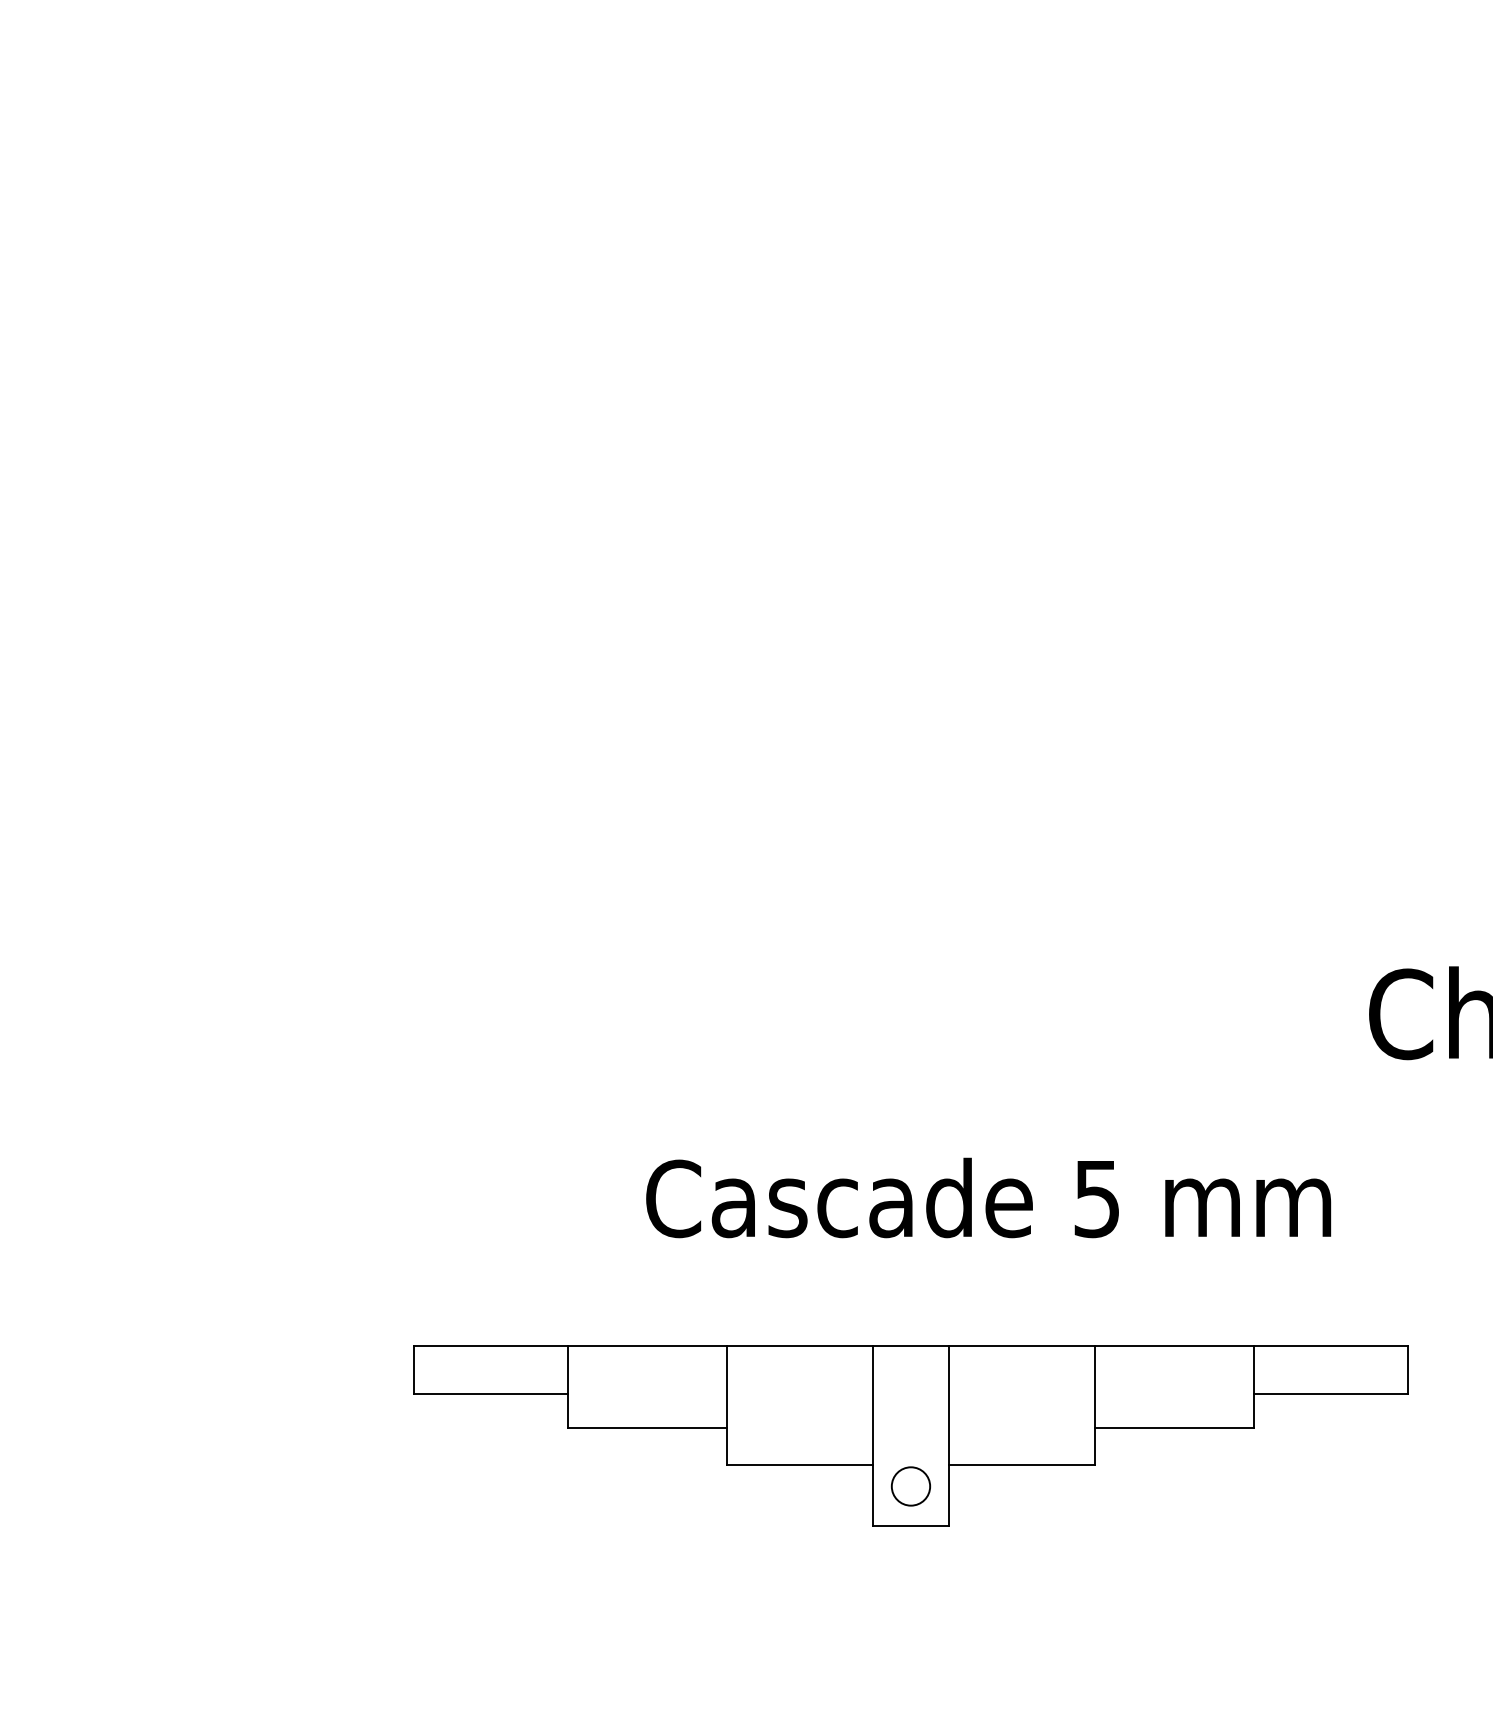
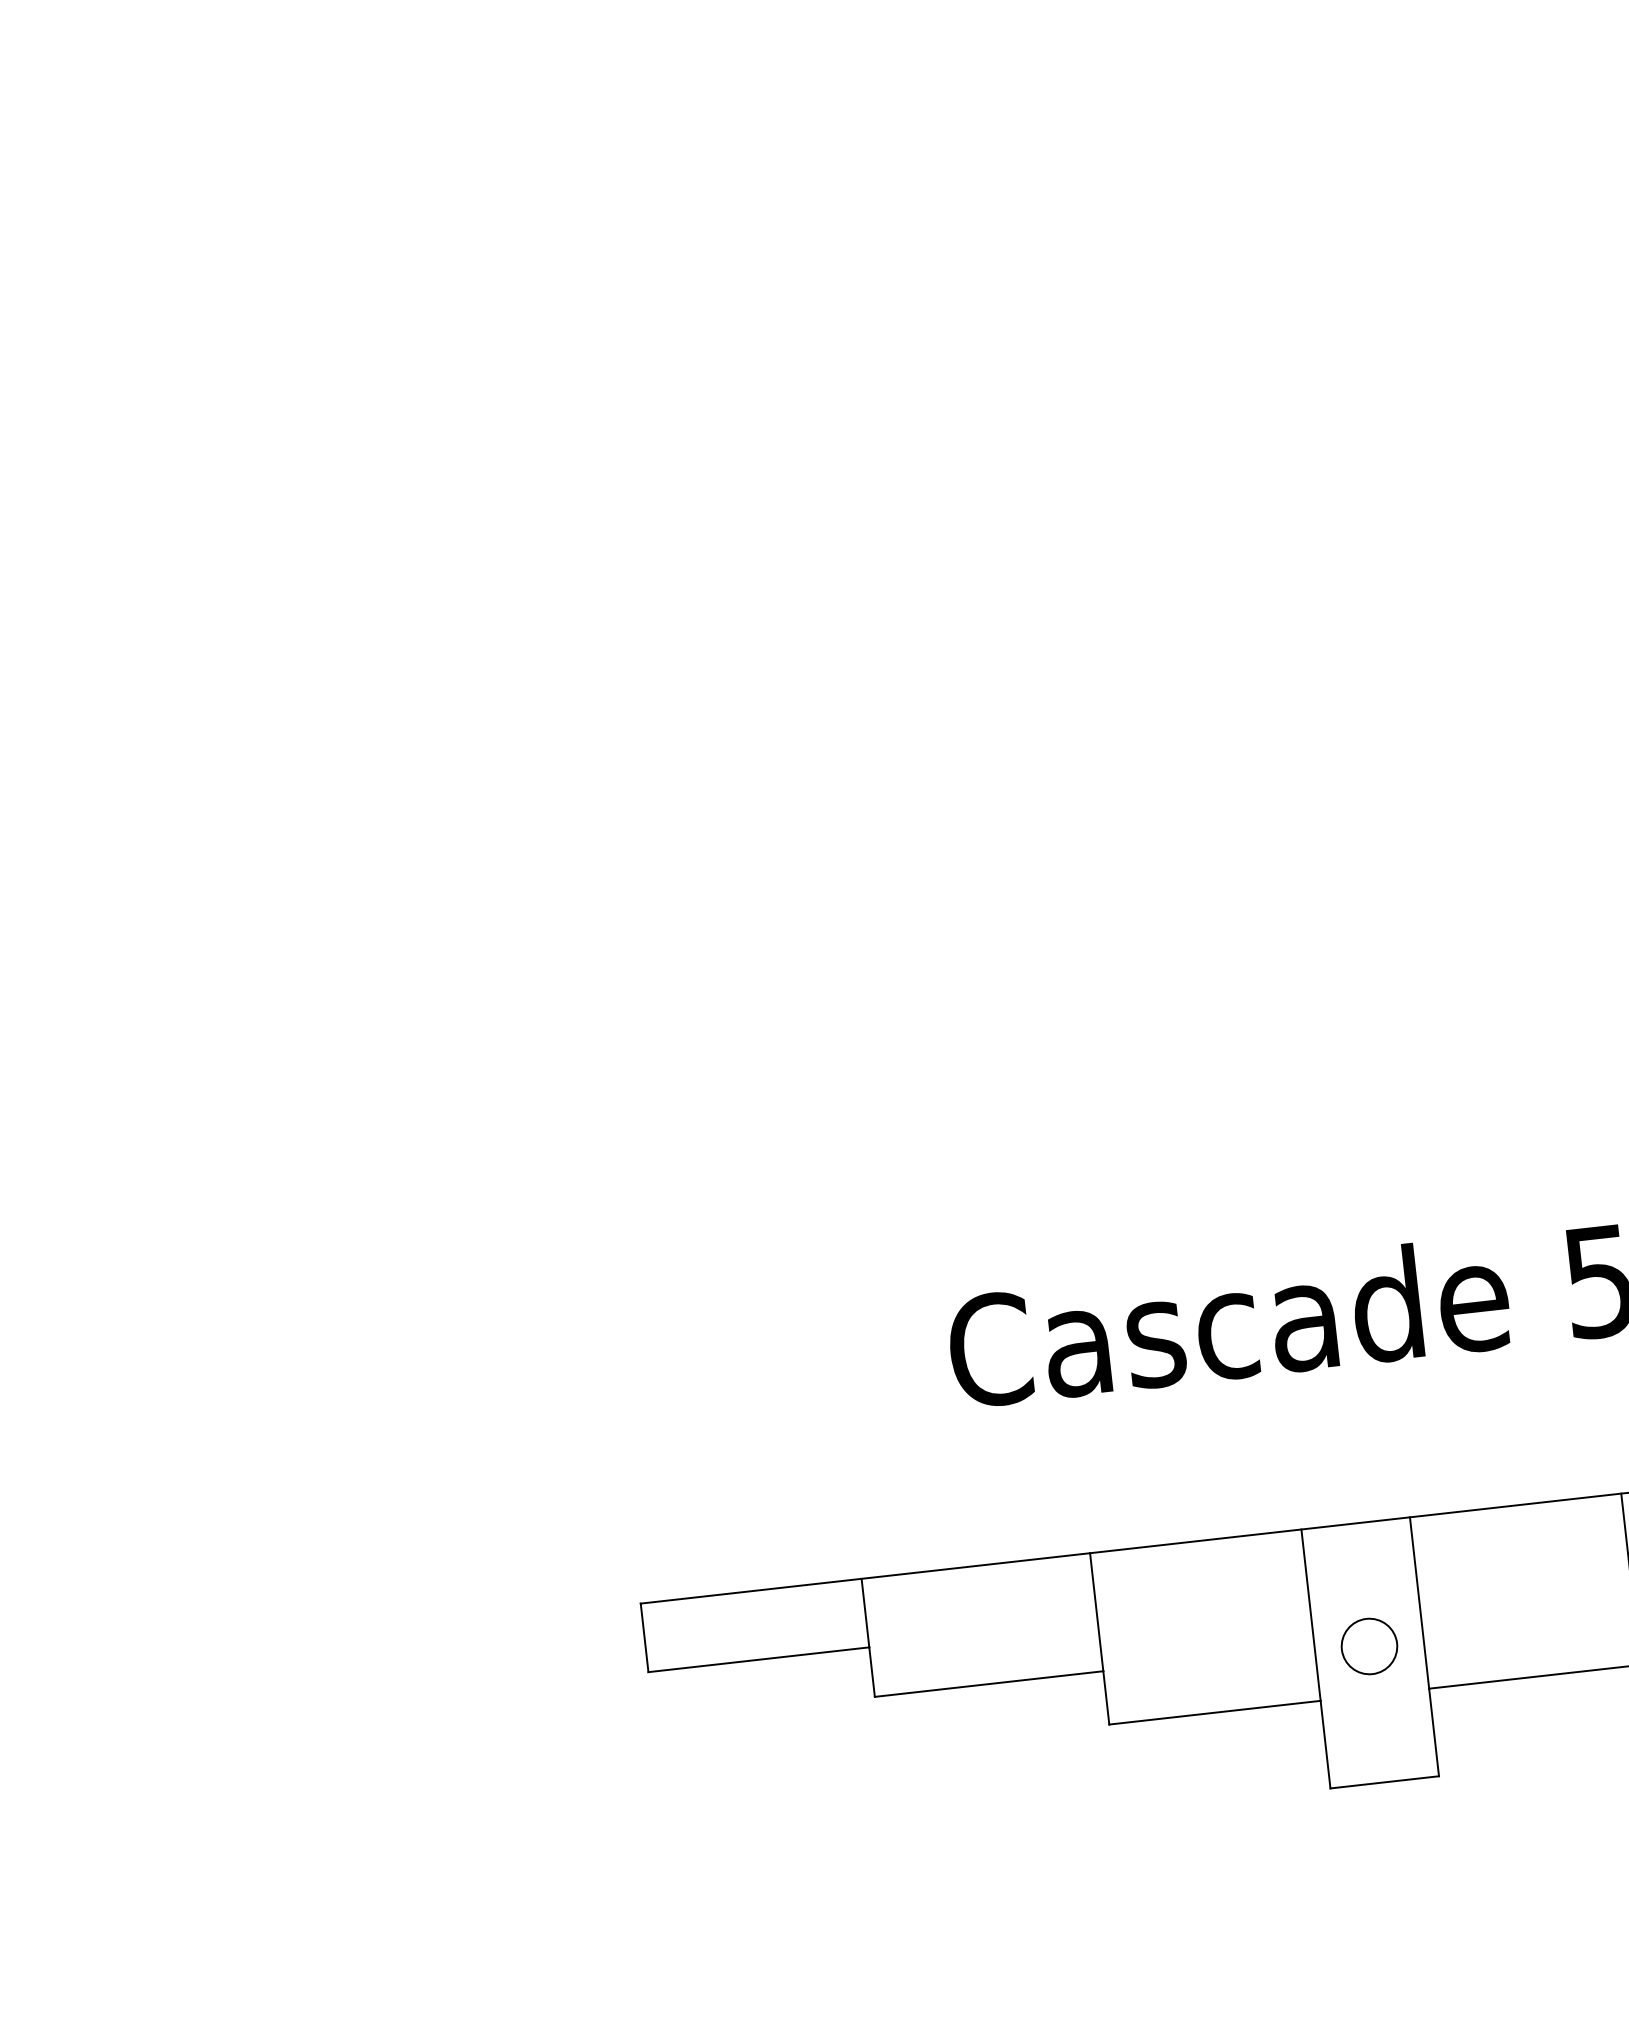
circle: (910, 1486) -> (1368, 1646), moved

